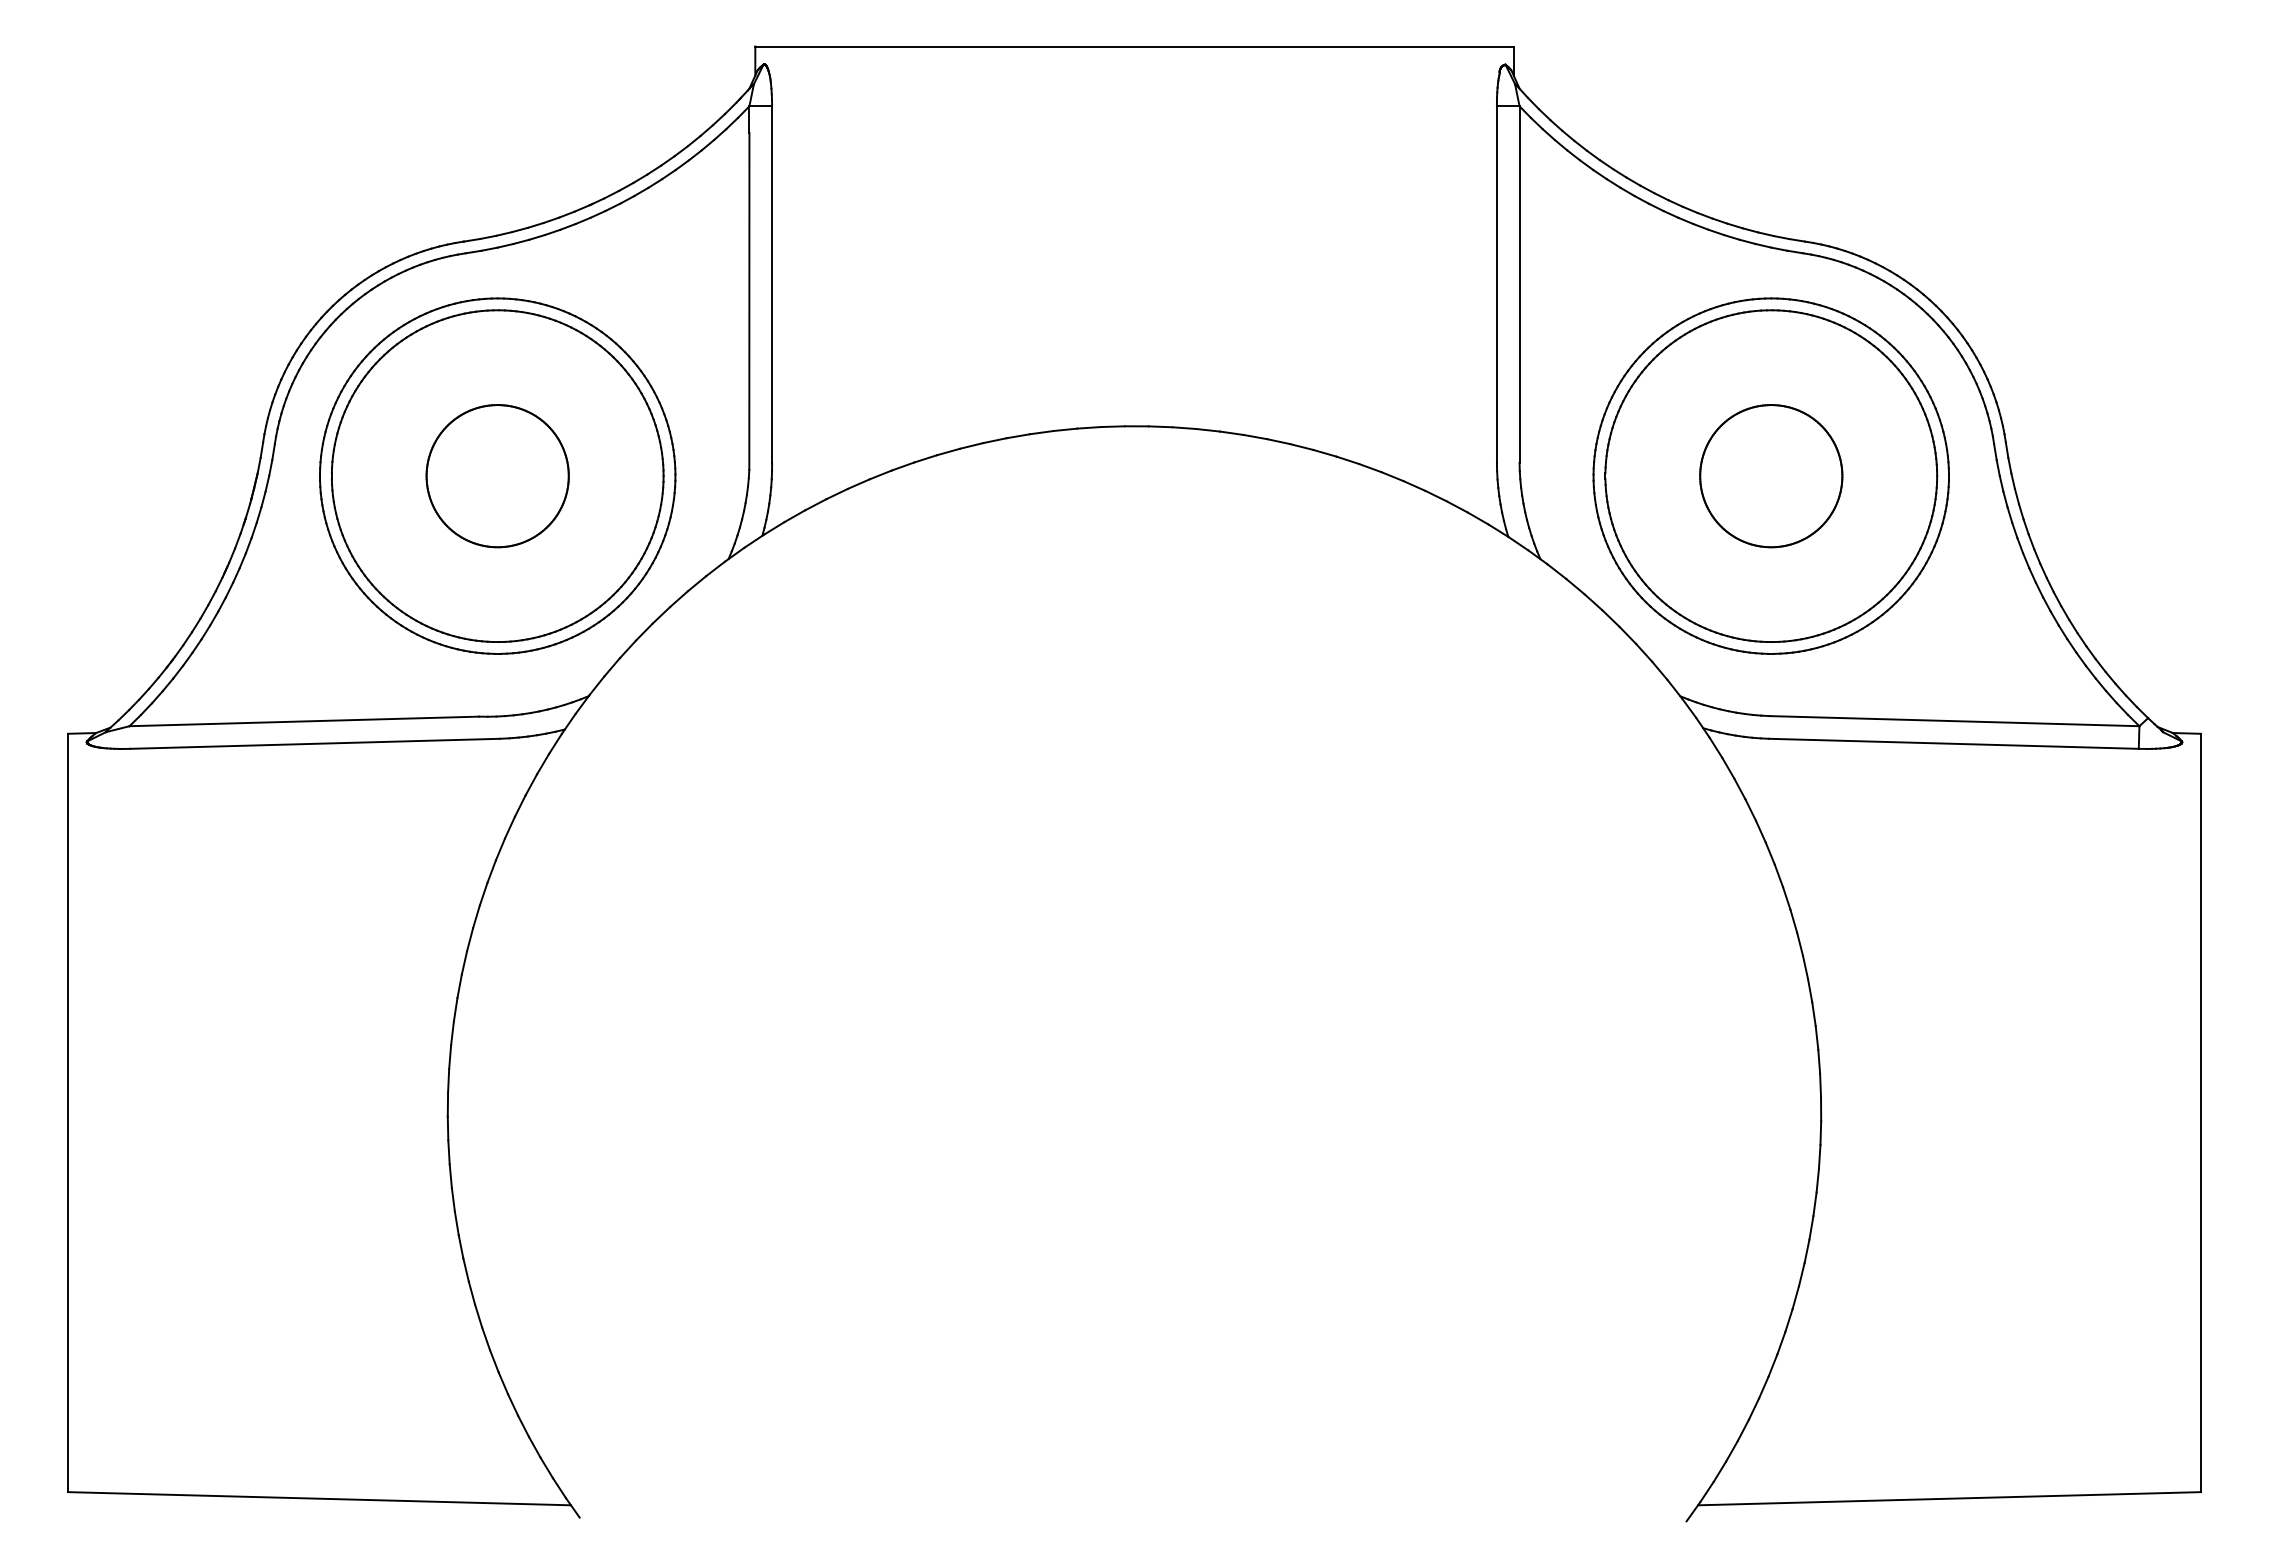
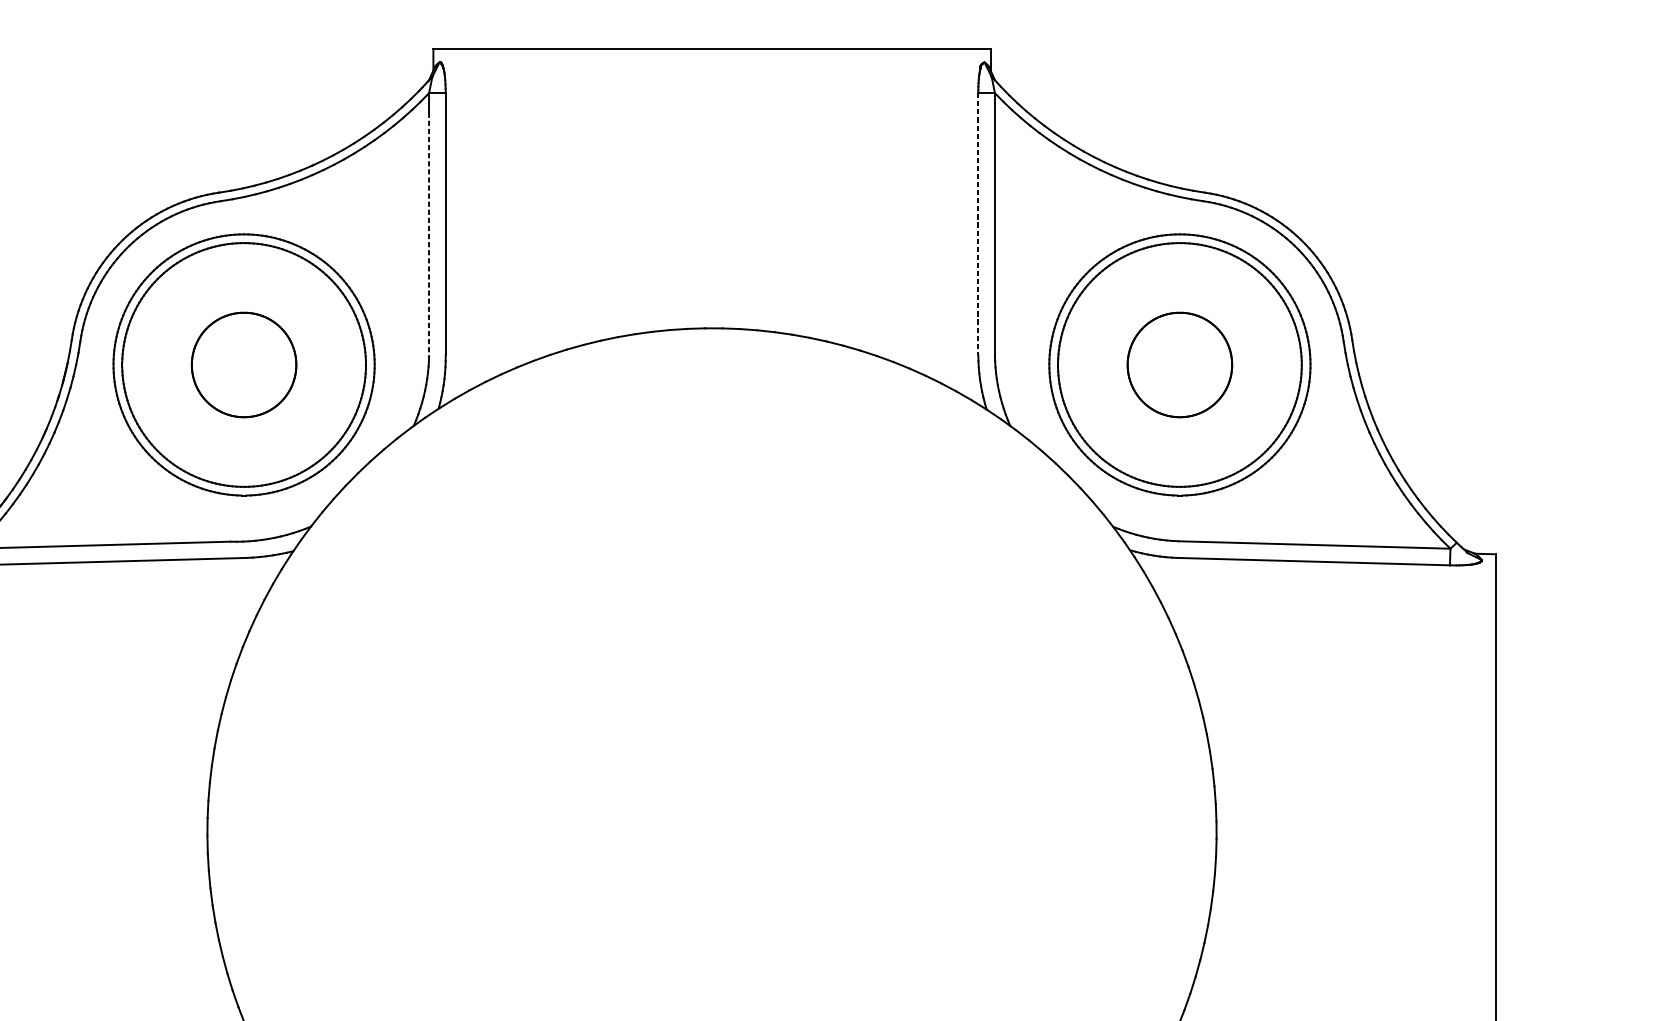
line: (1496, 285) -> (978, 224), solid -> dashed
line: (749, 301) -> (429, 236), solid -> dashed

